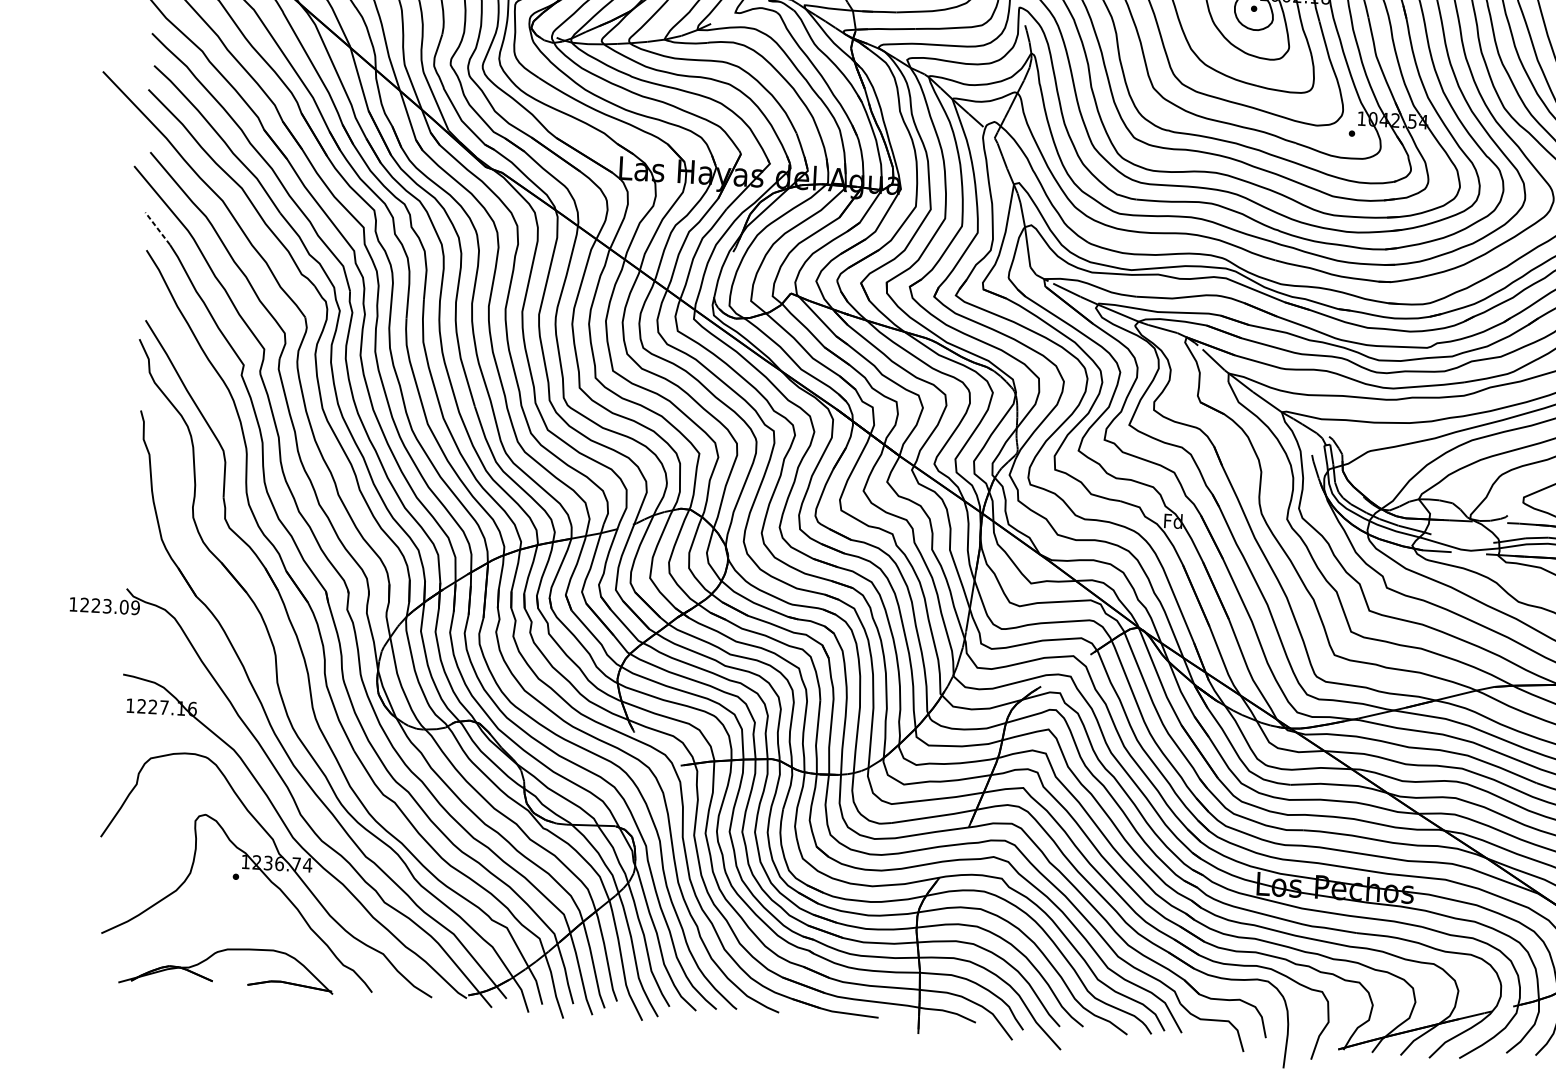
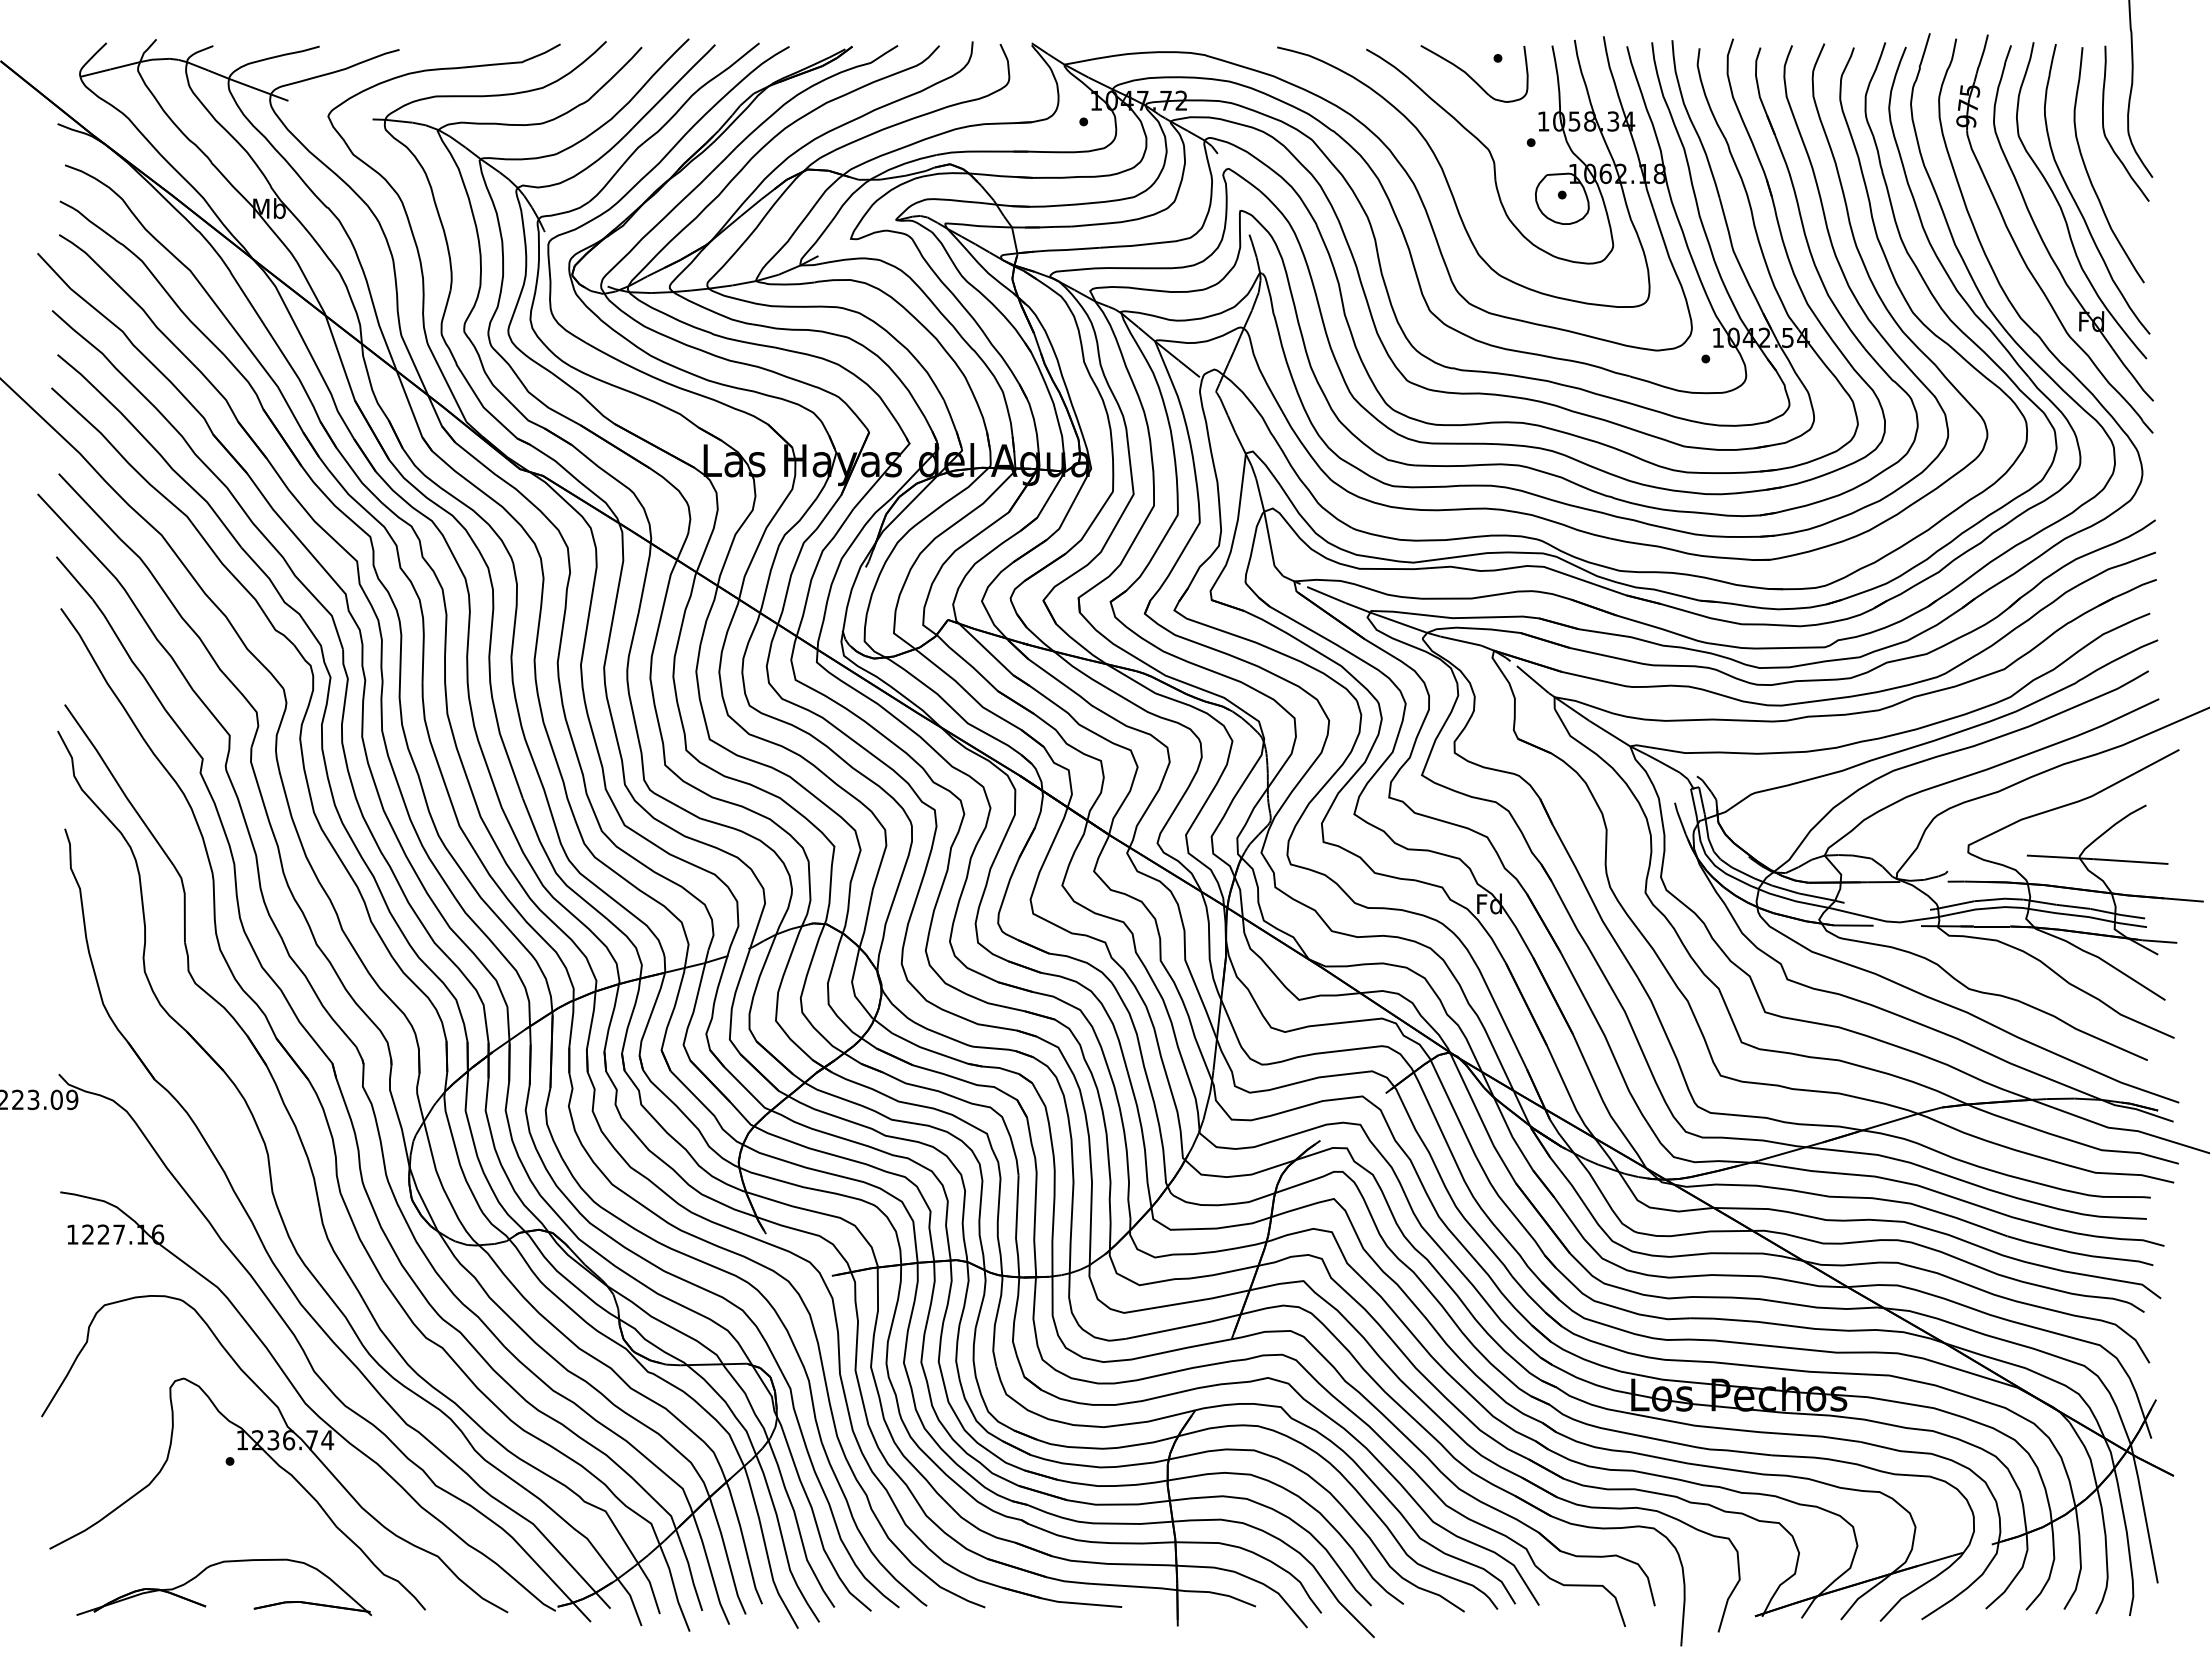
line: (157, 228) -> (74, 578), dashed -> solid

